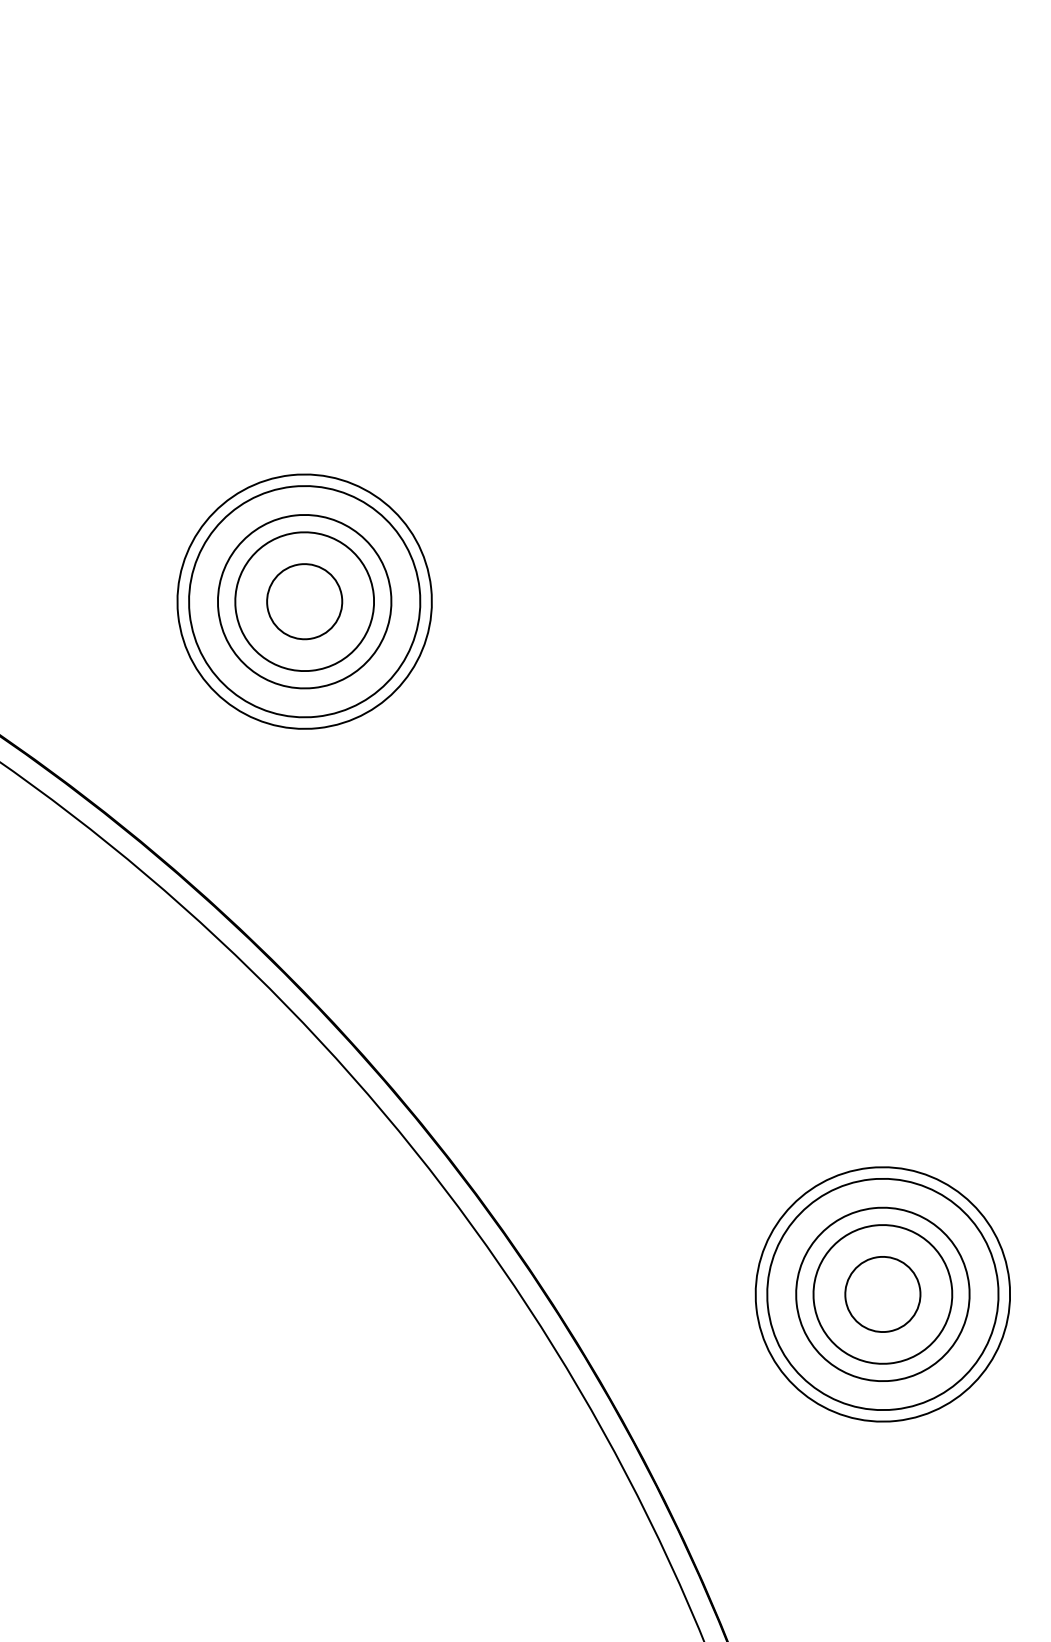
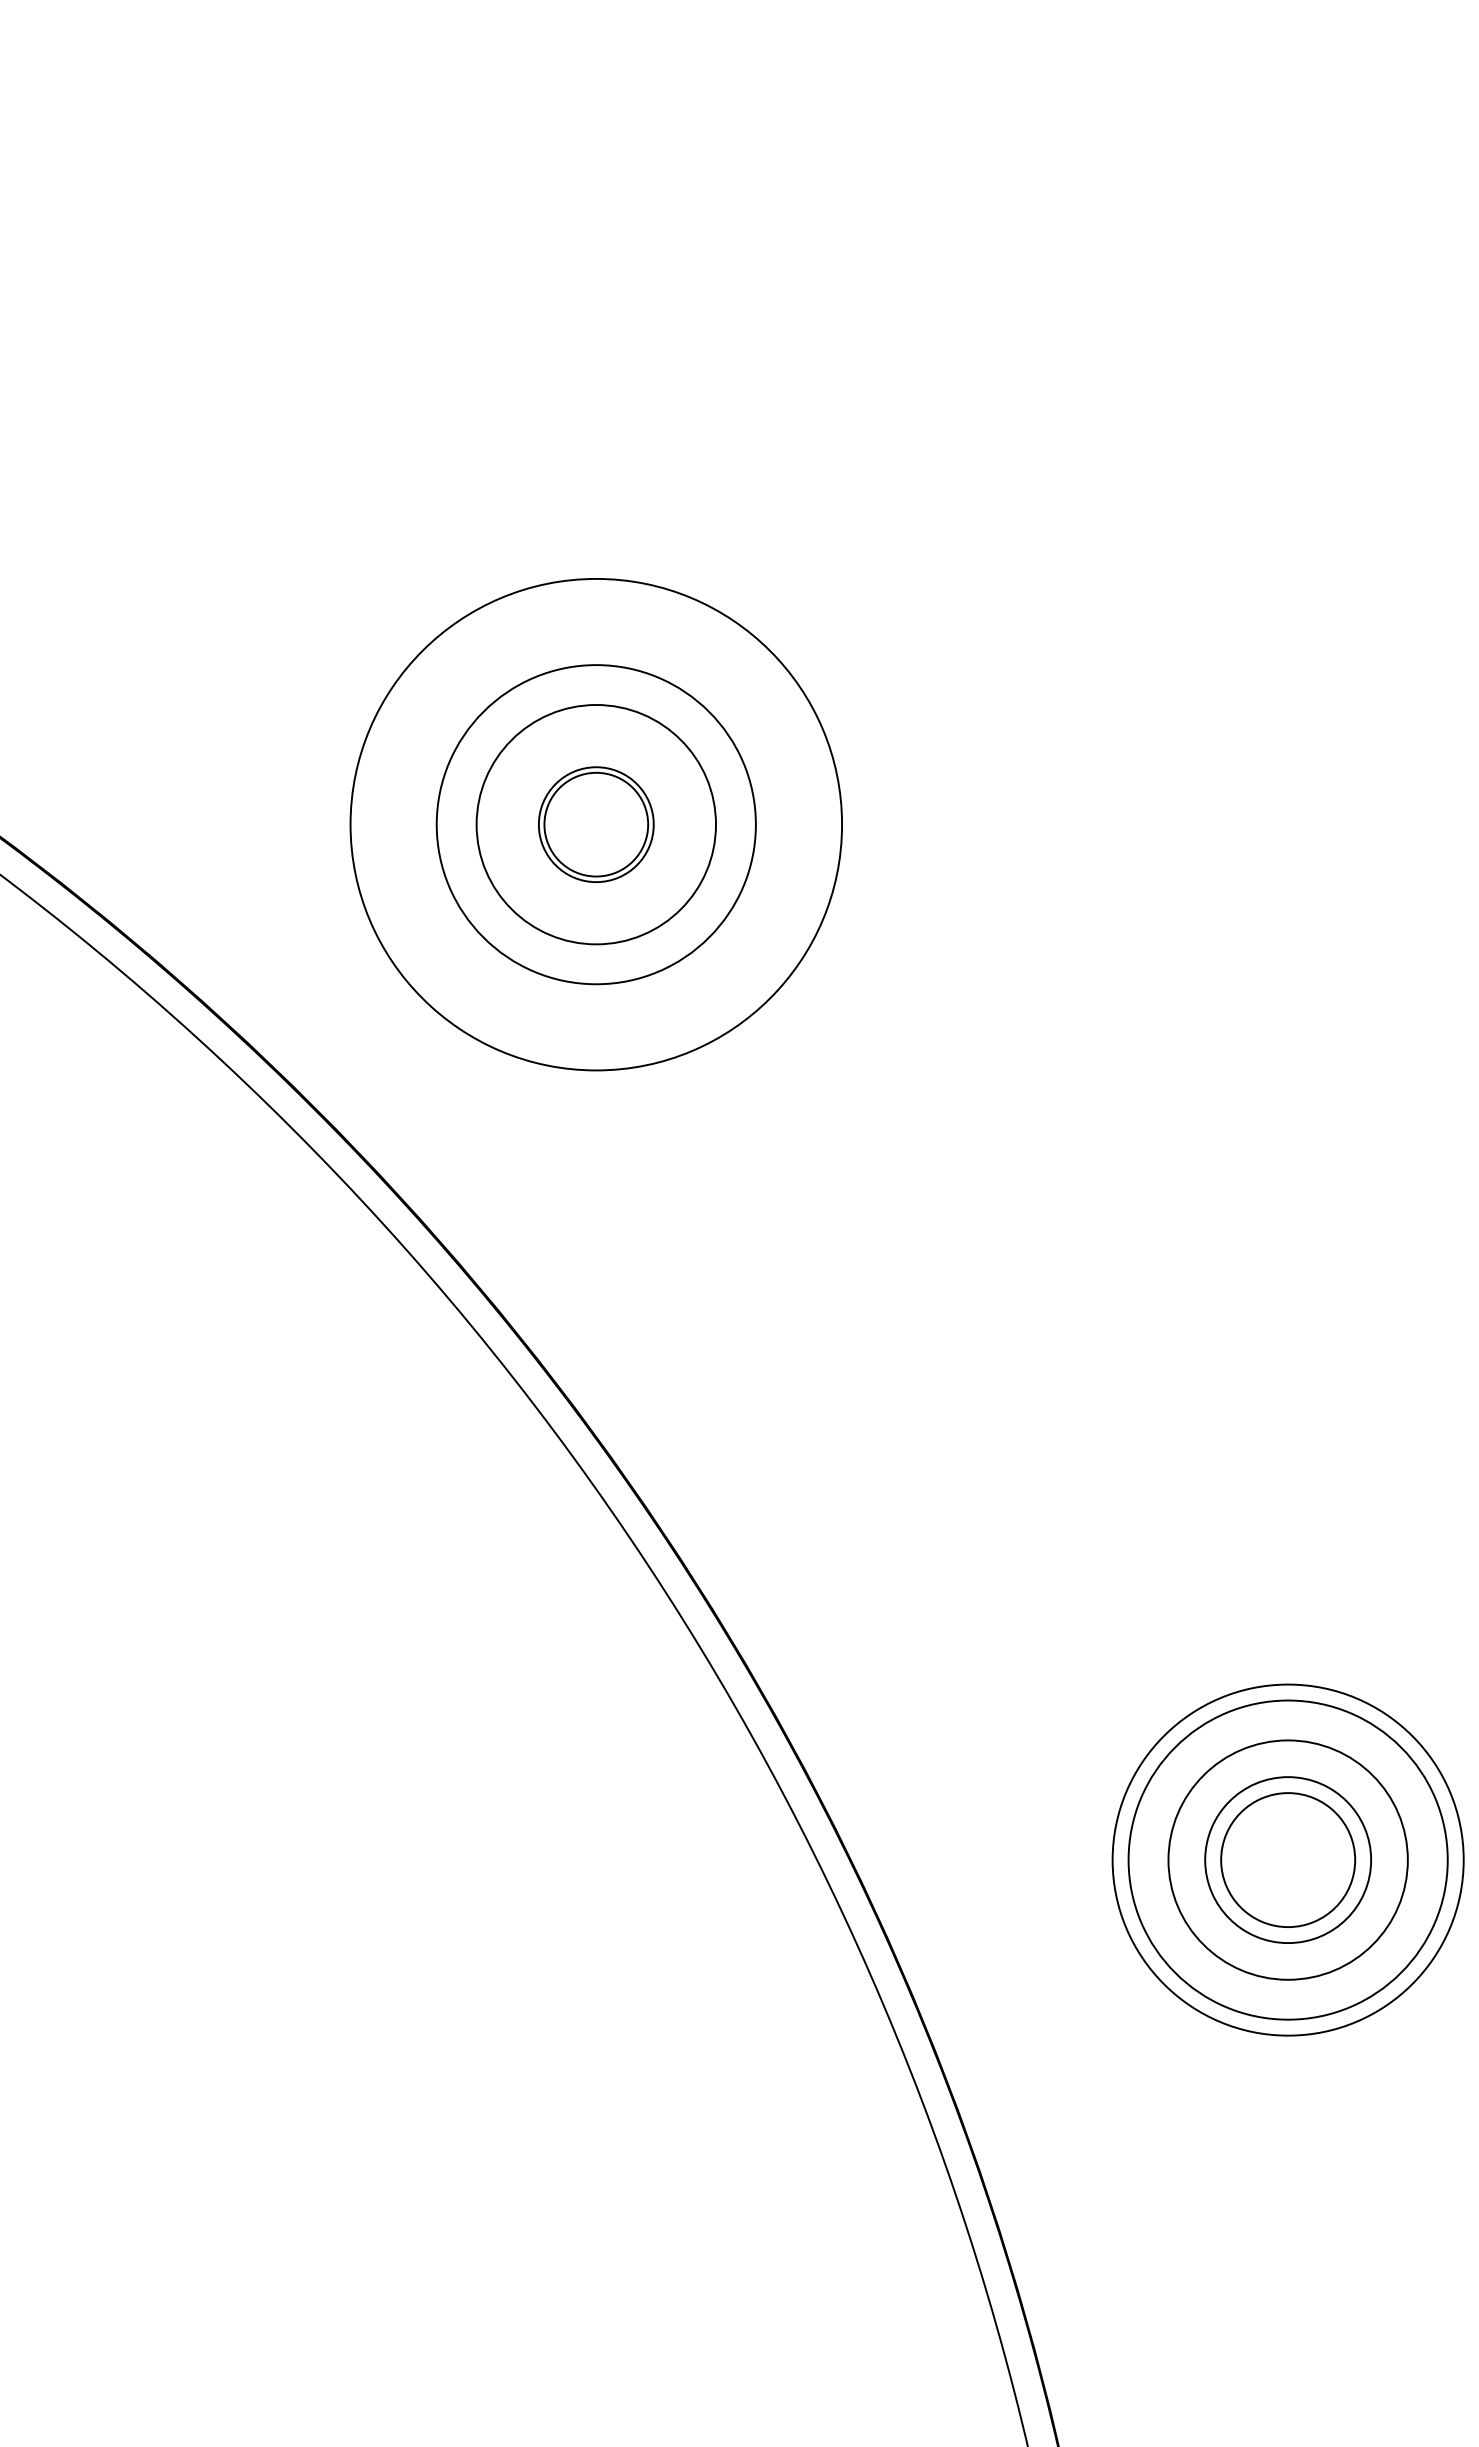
circle: (304, 601) -> (595, 824), size x1.4
circle: (304, 601) -> (596, 824), size x0.6
circle: (883, 1293) -> (1288, 1859), size x1.6
circle: (882, 1294) -> (1287, 1859), size x0.7

